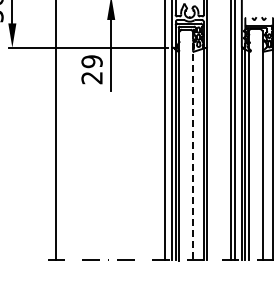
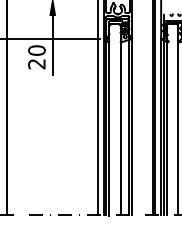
text: (91, 61) -> (36, 50), 29 -> 20
line: (193, 146) -> (121, 120), dashed -> solid

